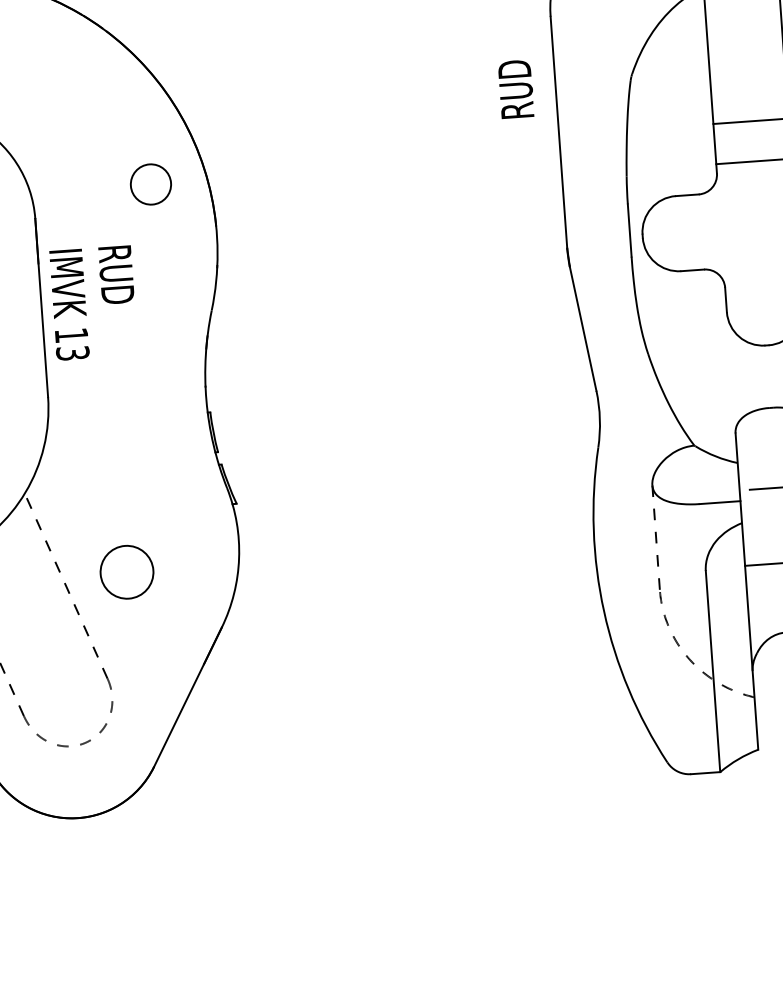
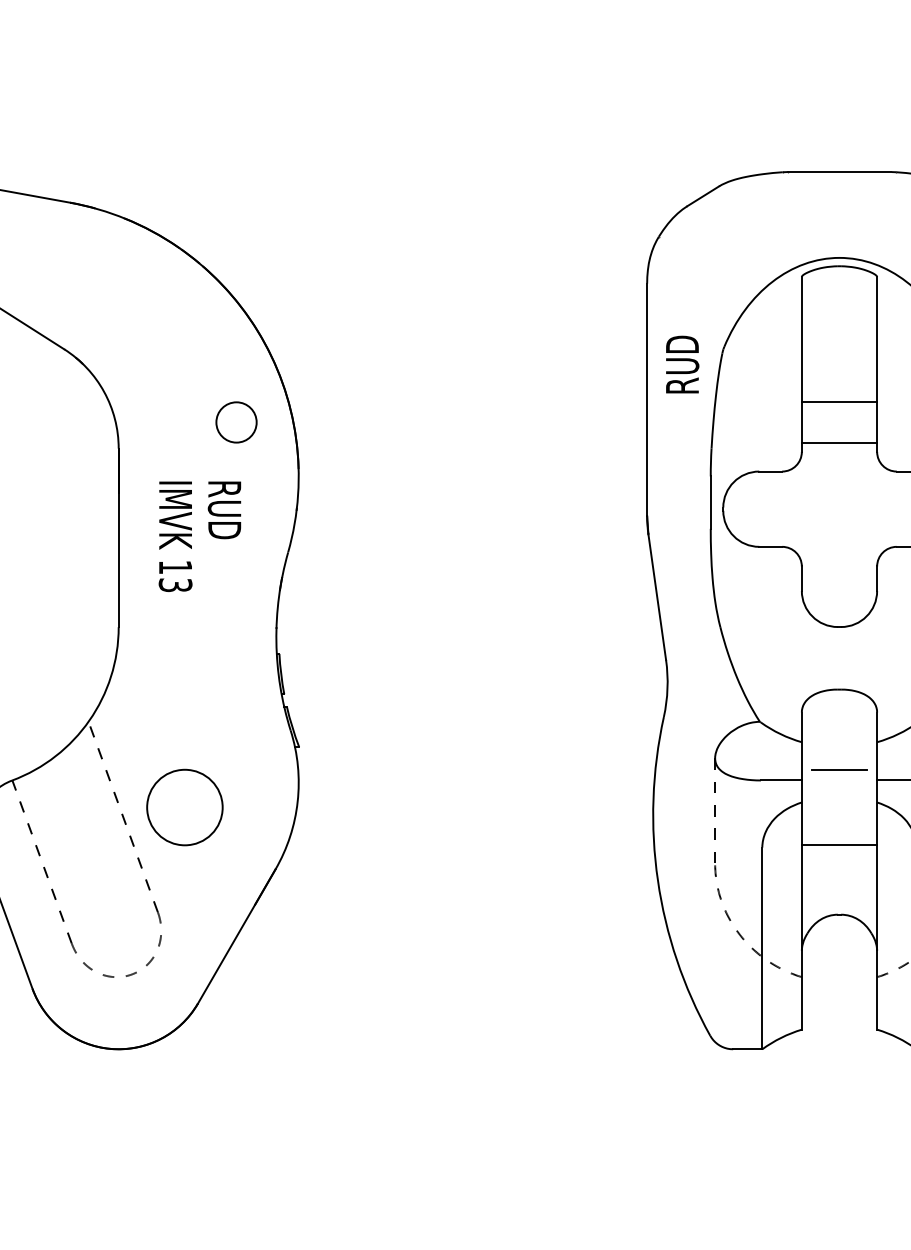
text: (516, 89) -> (682, 364), moved
text: (93, 302) -> (199, 536), moved
circle: (126, 572) -> (184, 807), size x1.43

